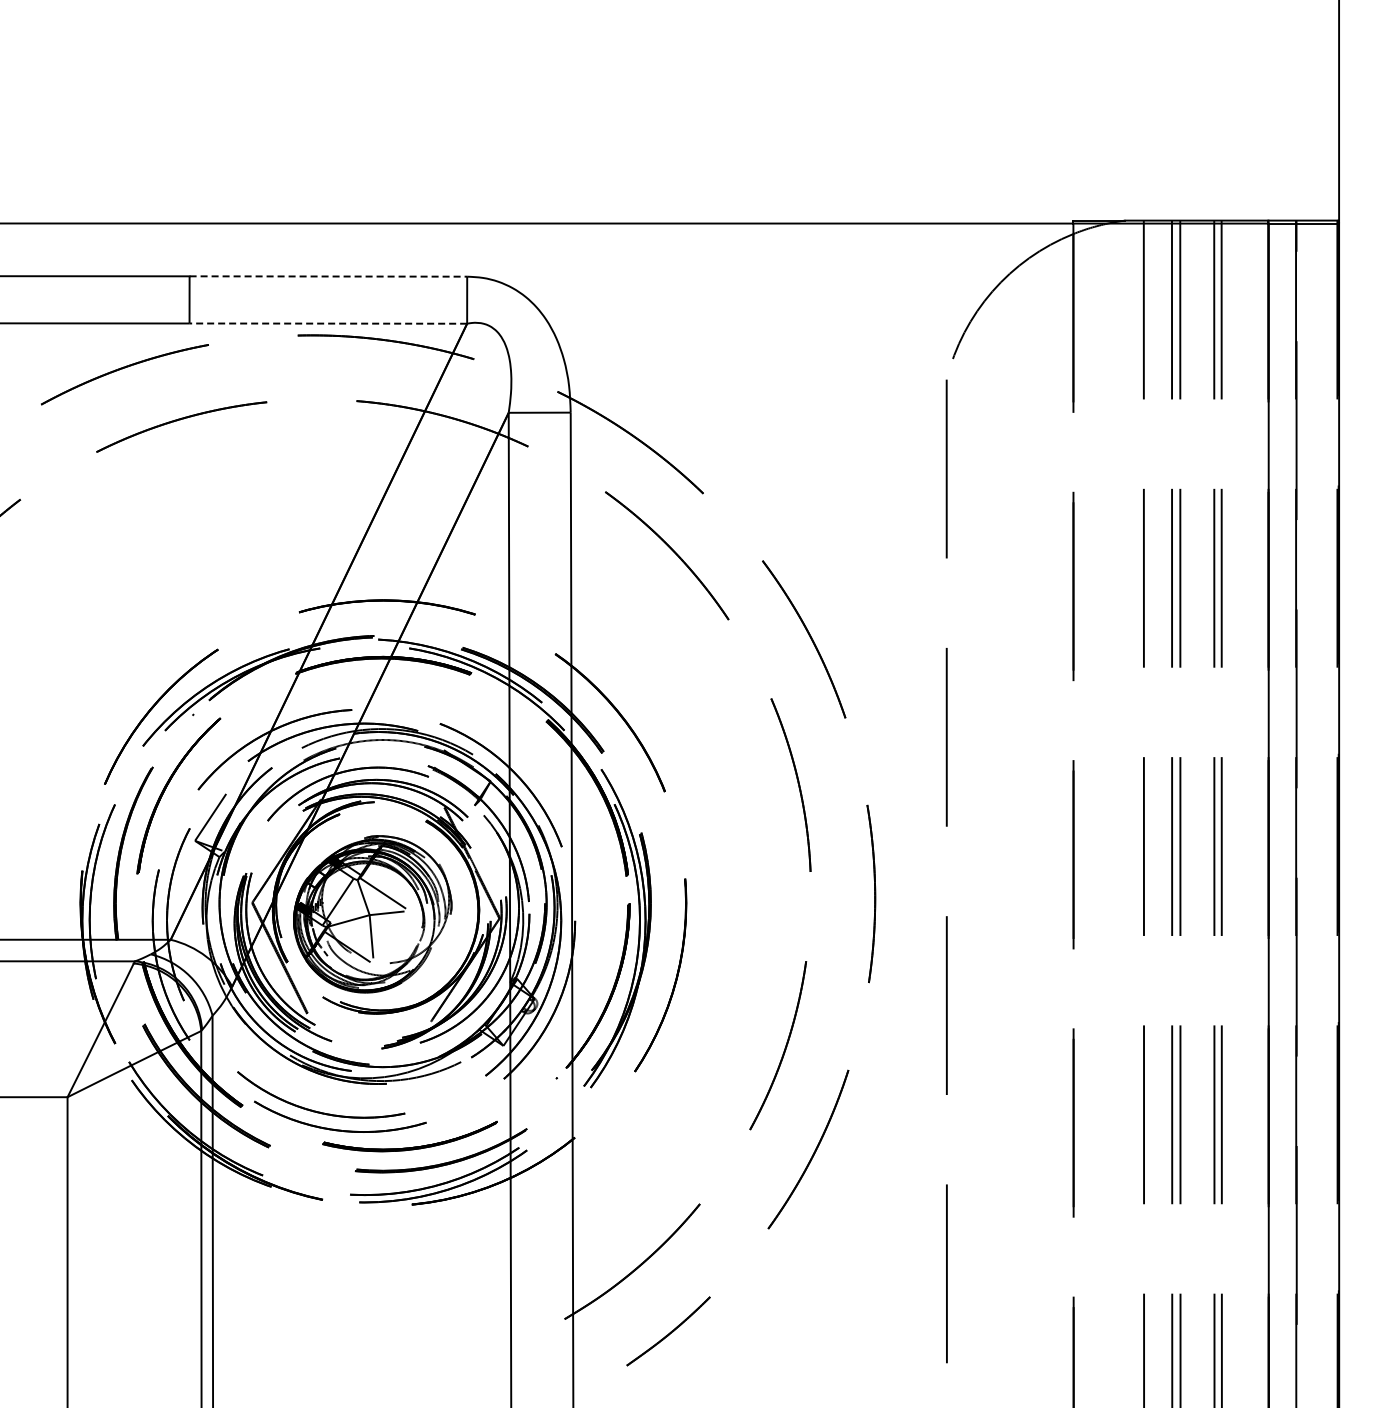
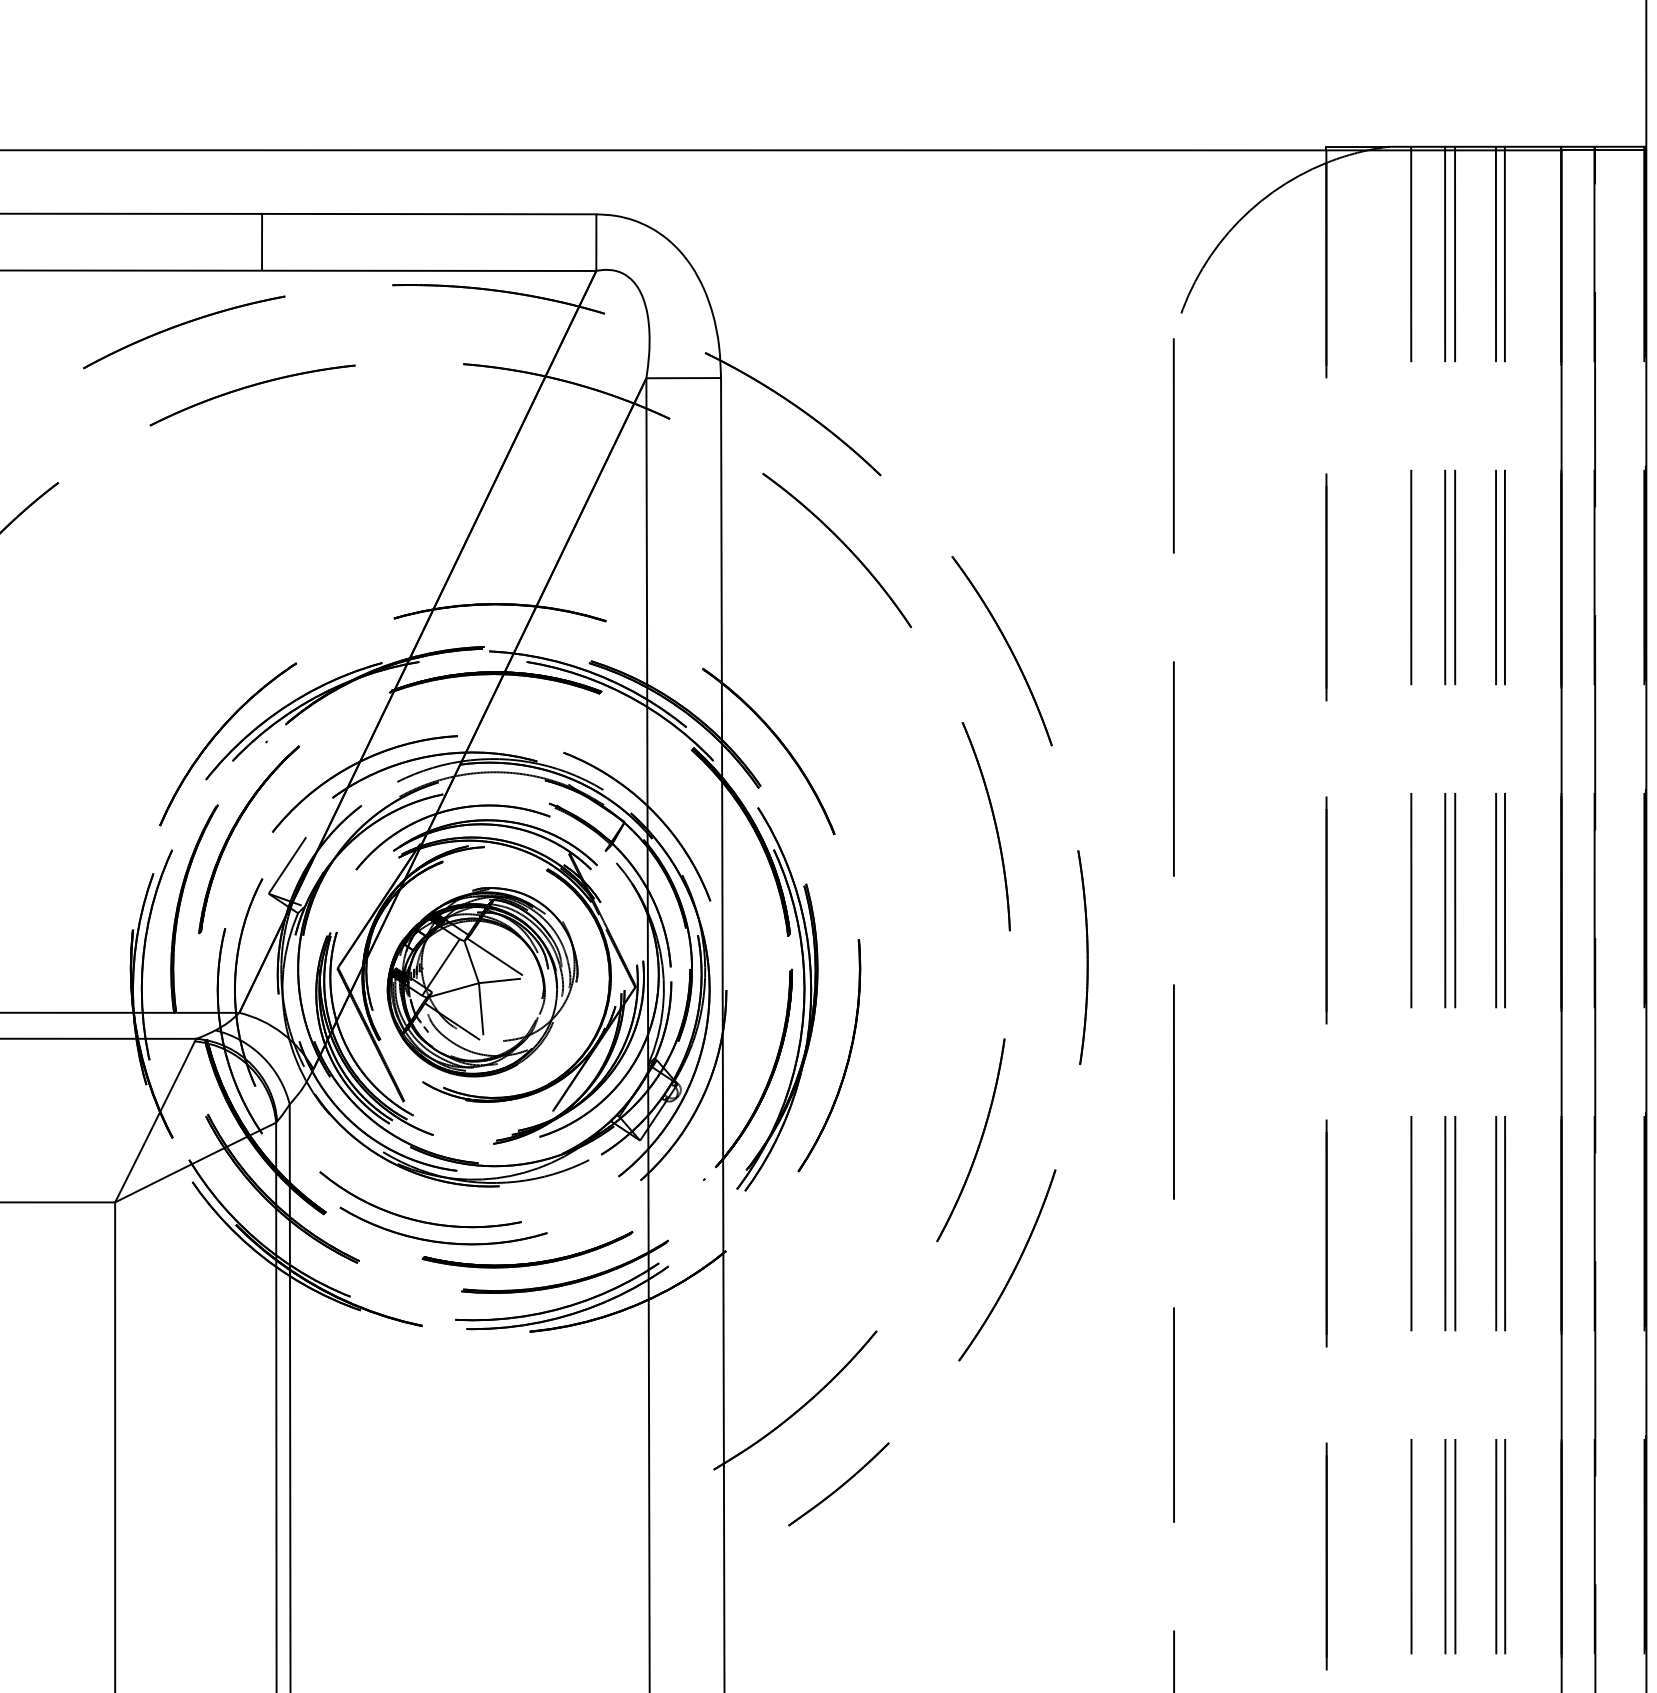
line: (328, 276) -> (429, 214), dashed -> solid
line: (327, 323) -> (428, 270), dashed -> solid

